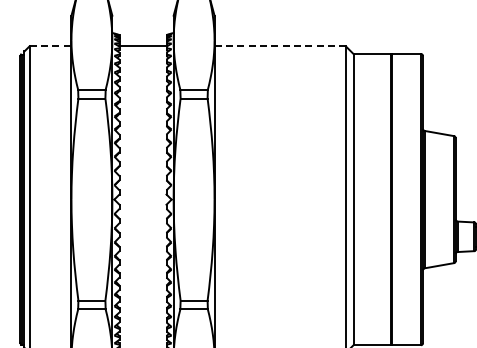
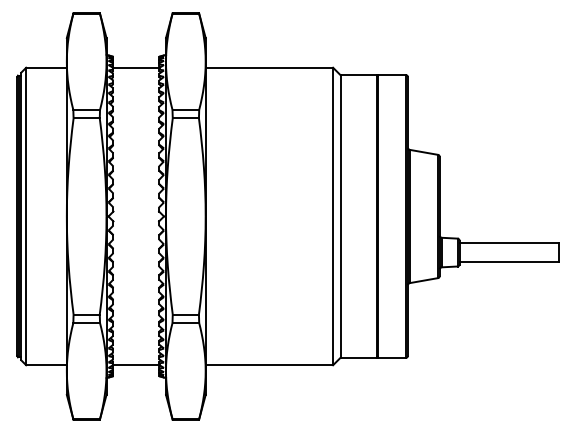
line: (51, 46) -> (47, 67), dashed -> solid
line: (280, 46) -> (269, 67), dashed -> solid

